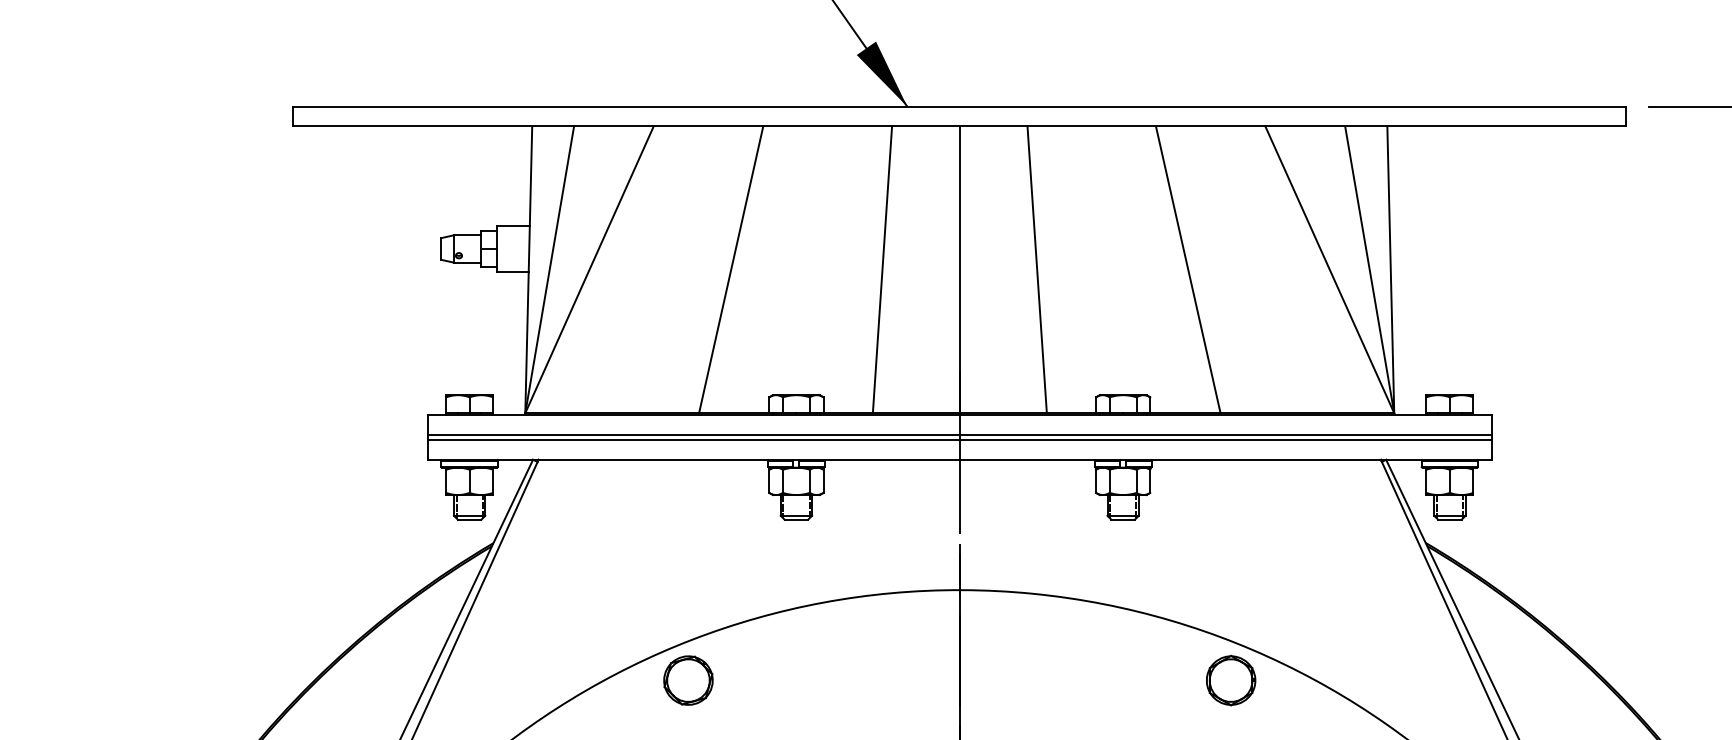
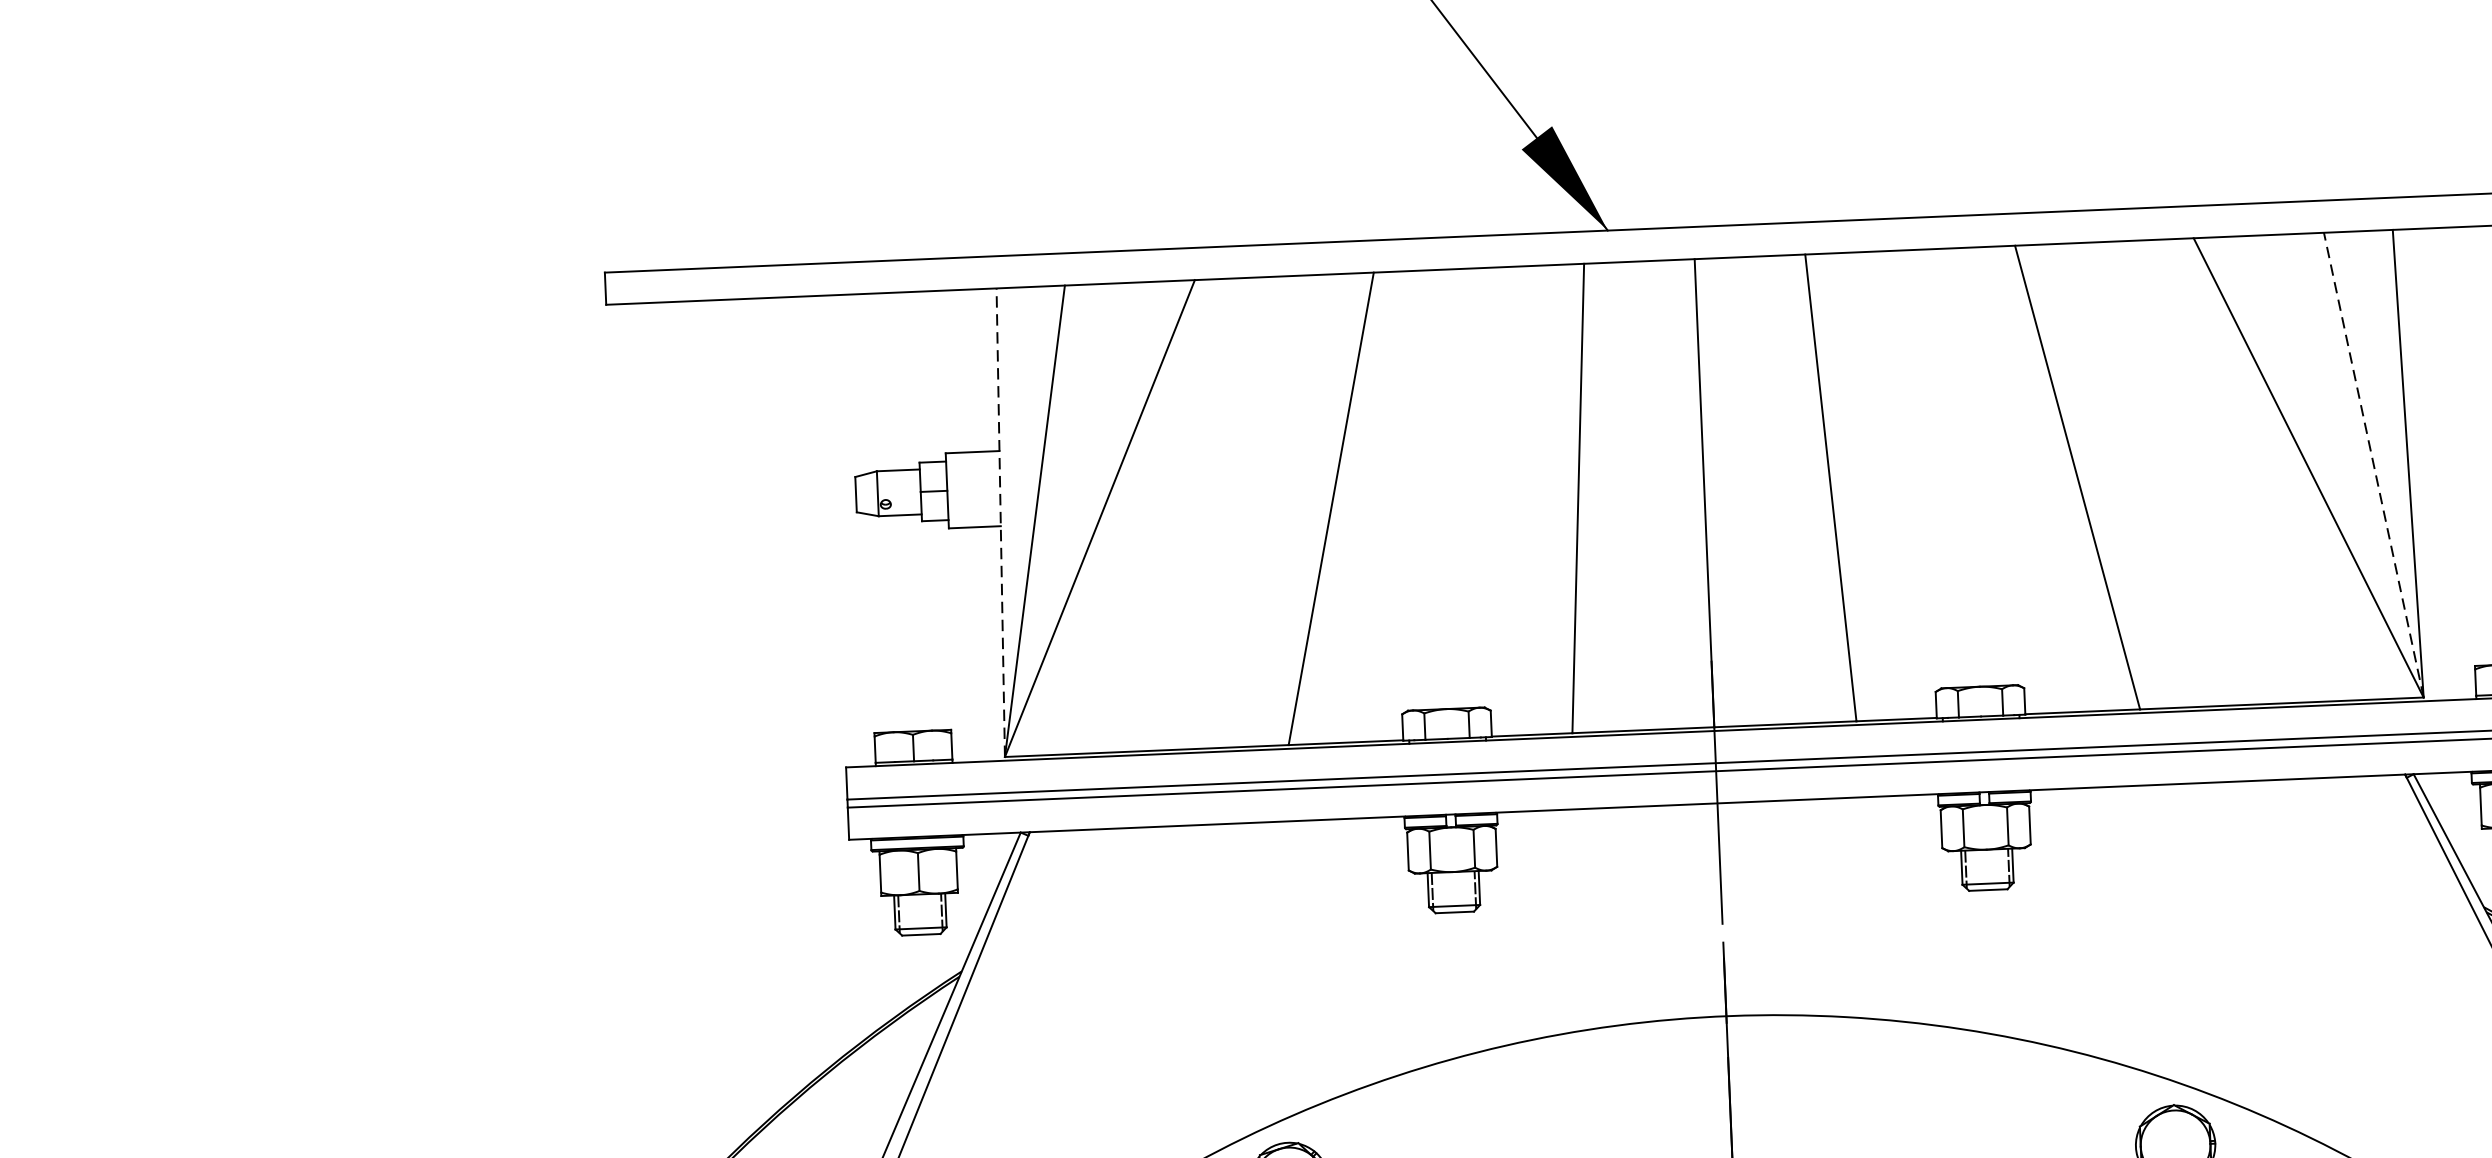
line: (528, 269) -> (1000, 522), solid -> dashed
line: (1369, 269) -> (2373, 464), solid -> dashed

